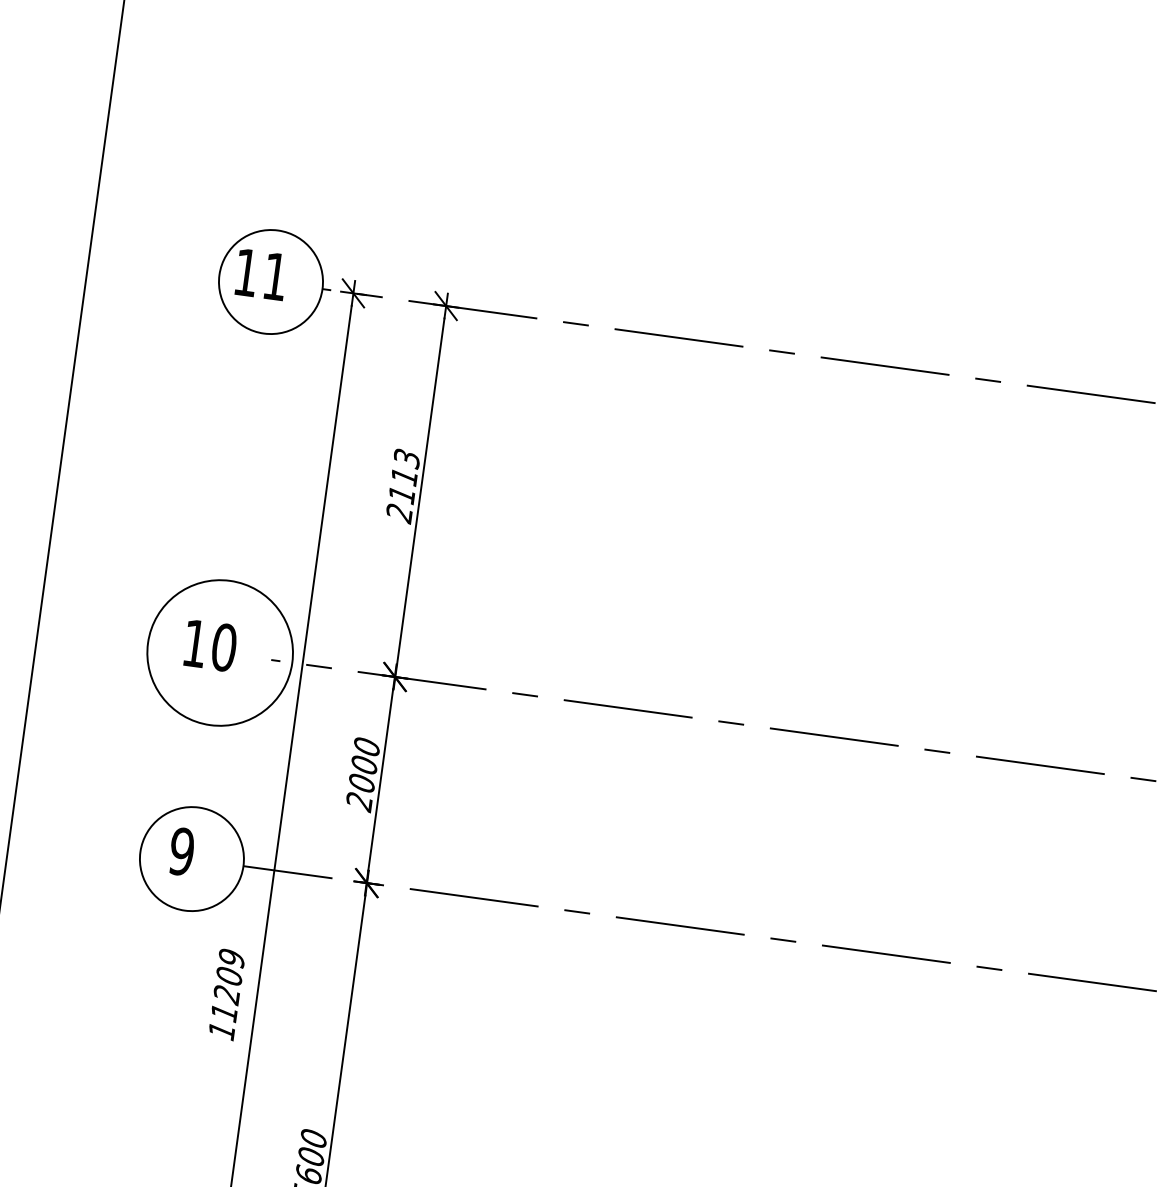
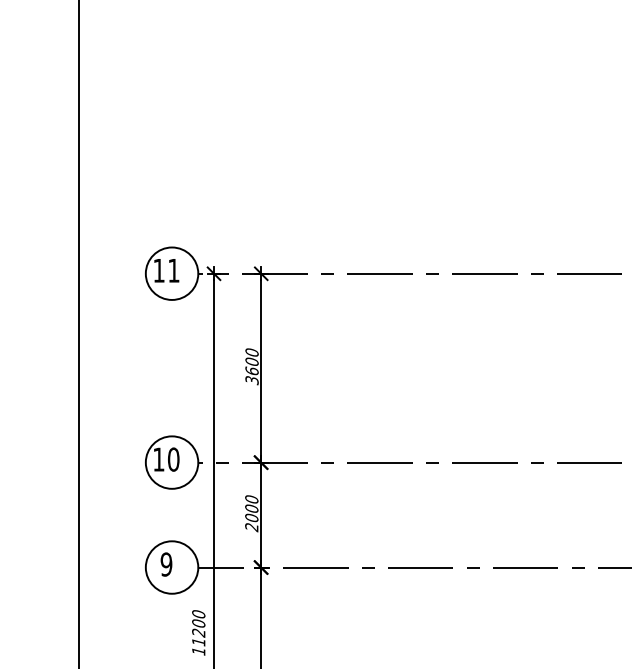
text: (402, 485) -> (251, 366), 2113 -> 3600
circle: (219, 652) -> (171, 462), size x0.71
text: (231, 958) -> (198, 614), 11209 -> 11200

